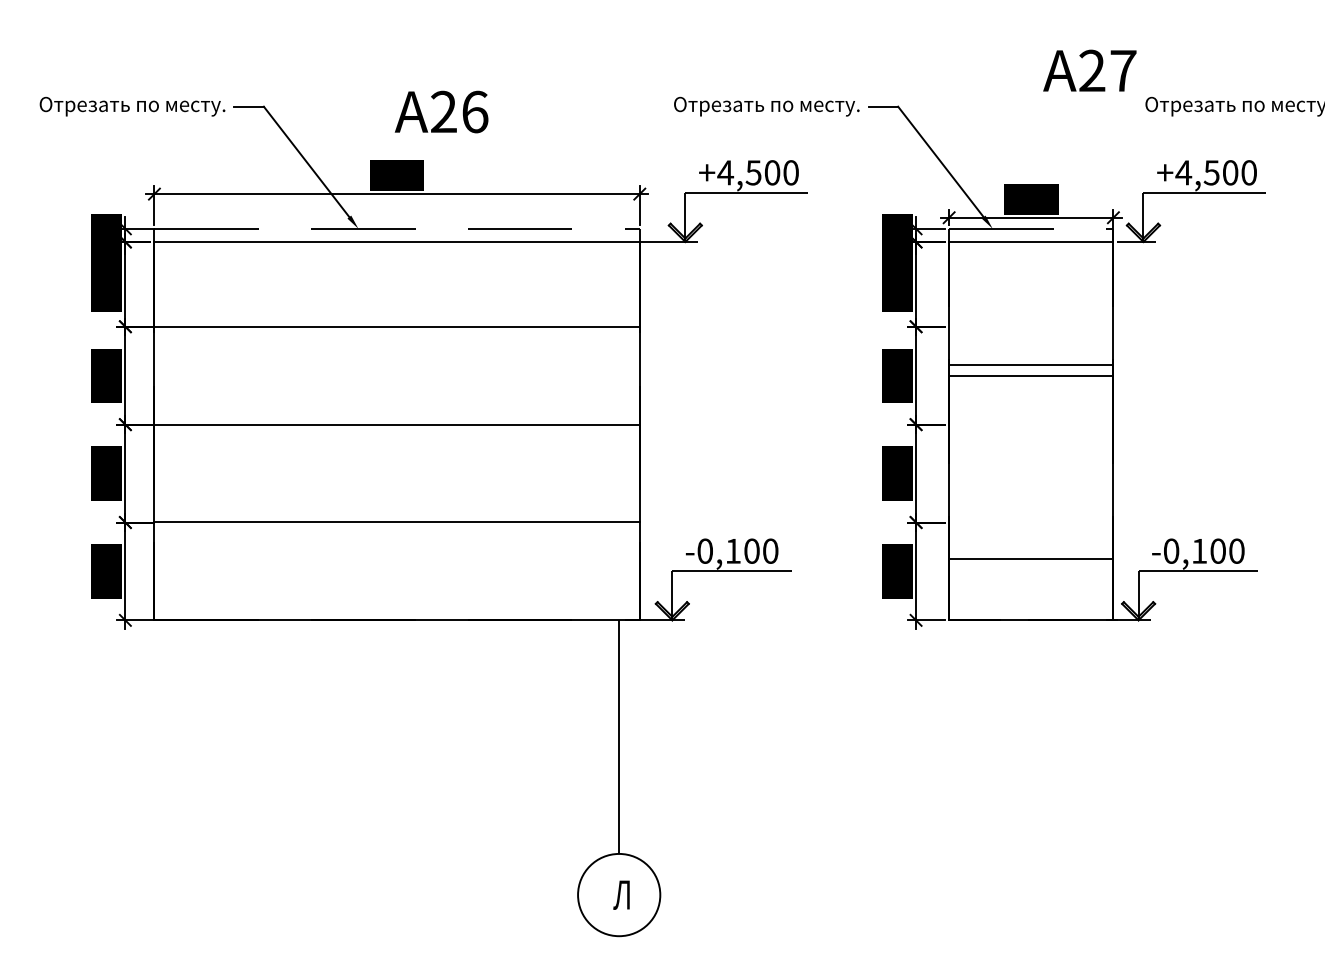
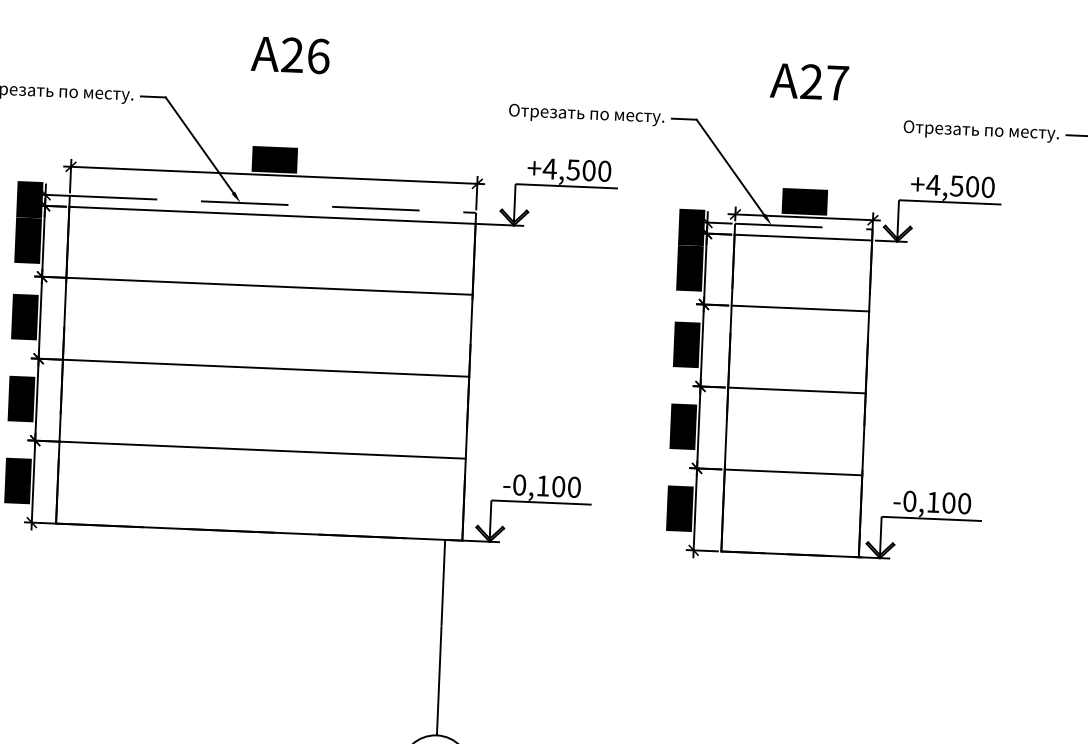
text: (1089, 70) -> (809, 81), moved
text: (441, 111) -> (290, 54), moved
line: (1031, 364) -> (800, 308), moved
line: (1031, 375) -> (797, 390), moved
line: (1031, 559) -> (793, 472), moved

